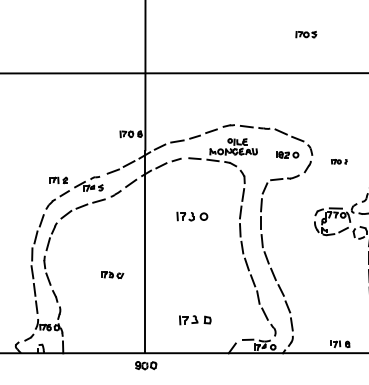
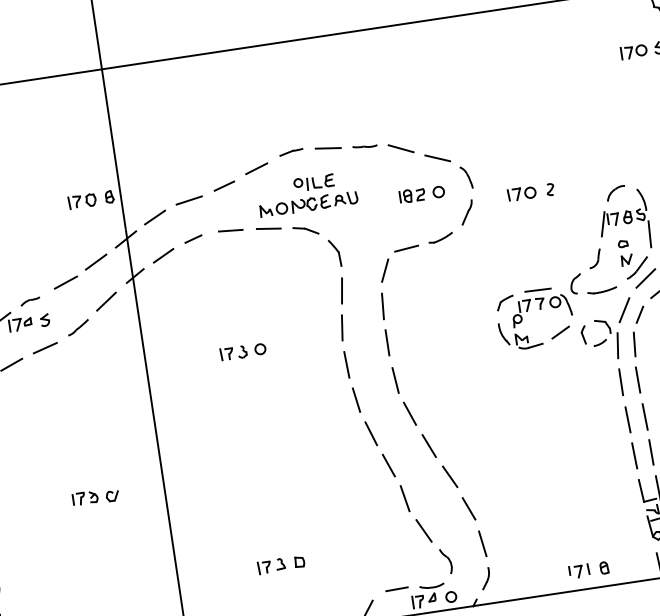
part: (339, 161) -> (530, 191), size x1.43
part: (191, 216) -> (241, 351), size x0.71
part: (194, 319) -> (279, 563), size x0.71

